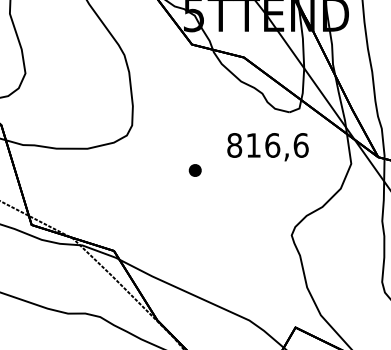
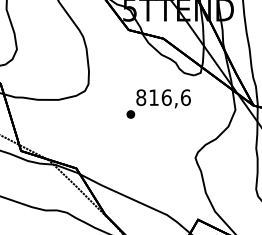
text: (267, 146) -> (163, 98), moved

